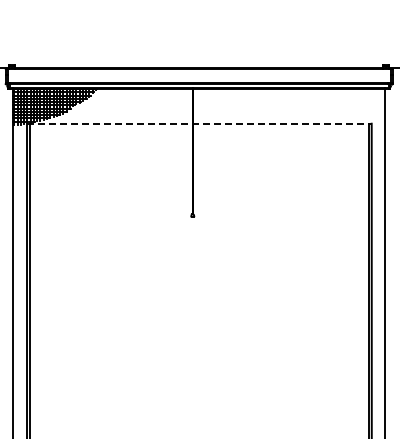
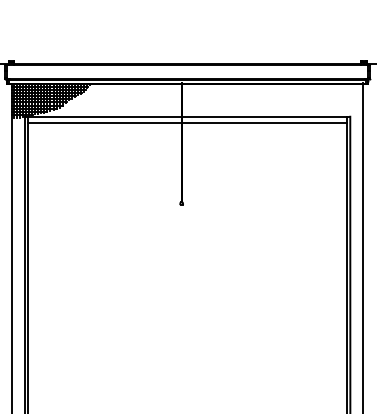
line: (199, 123) -> (188, 116), dashed -> solid
line: (198, 130) -> (187, 123), added

